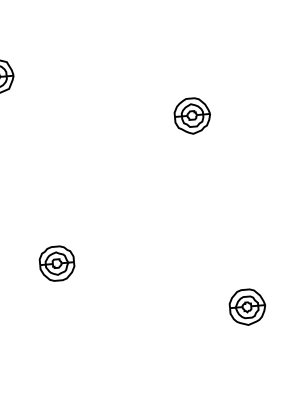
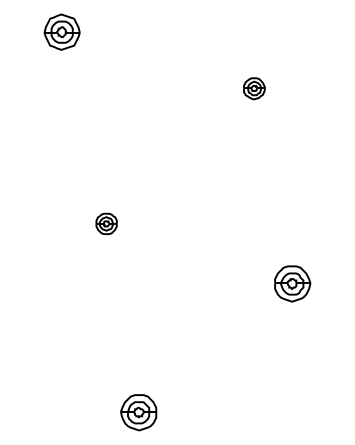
part: (192, 115) -> (254, 88), size x0.6
part: (56, 263) -> (106, 223), size x0.6

